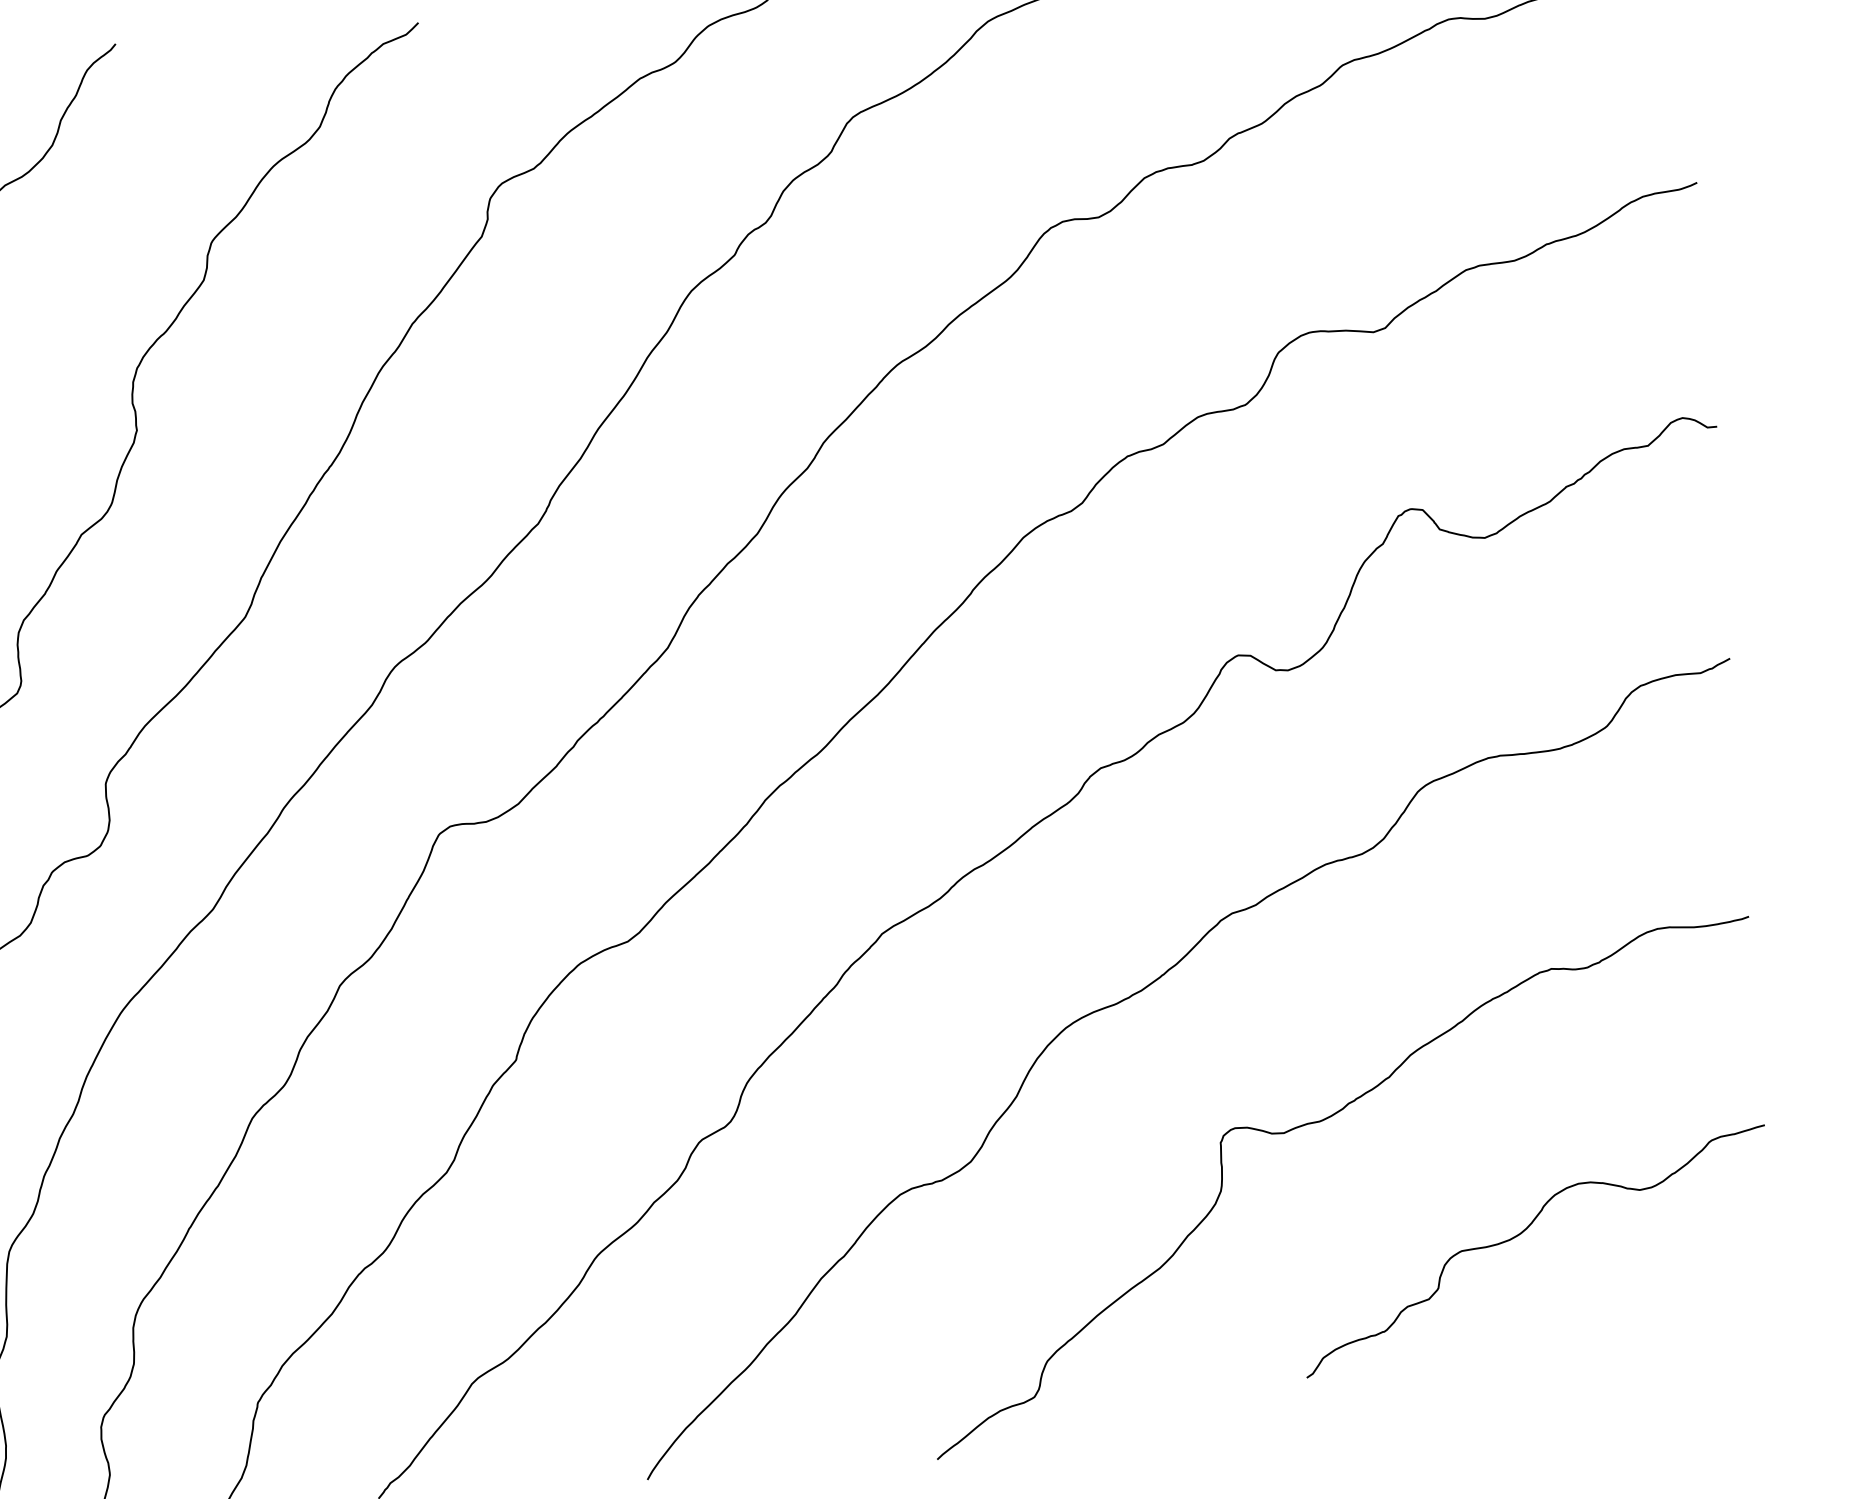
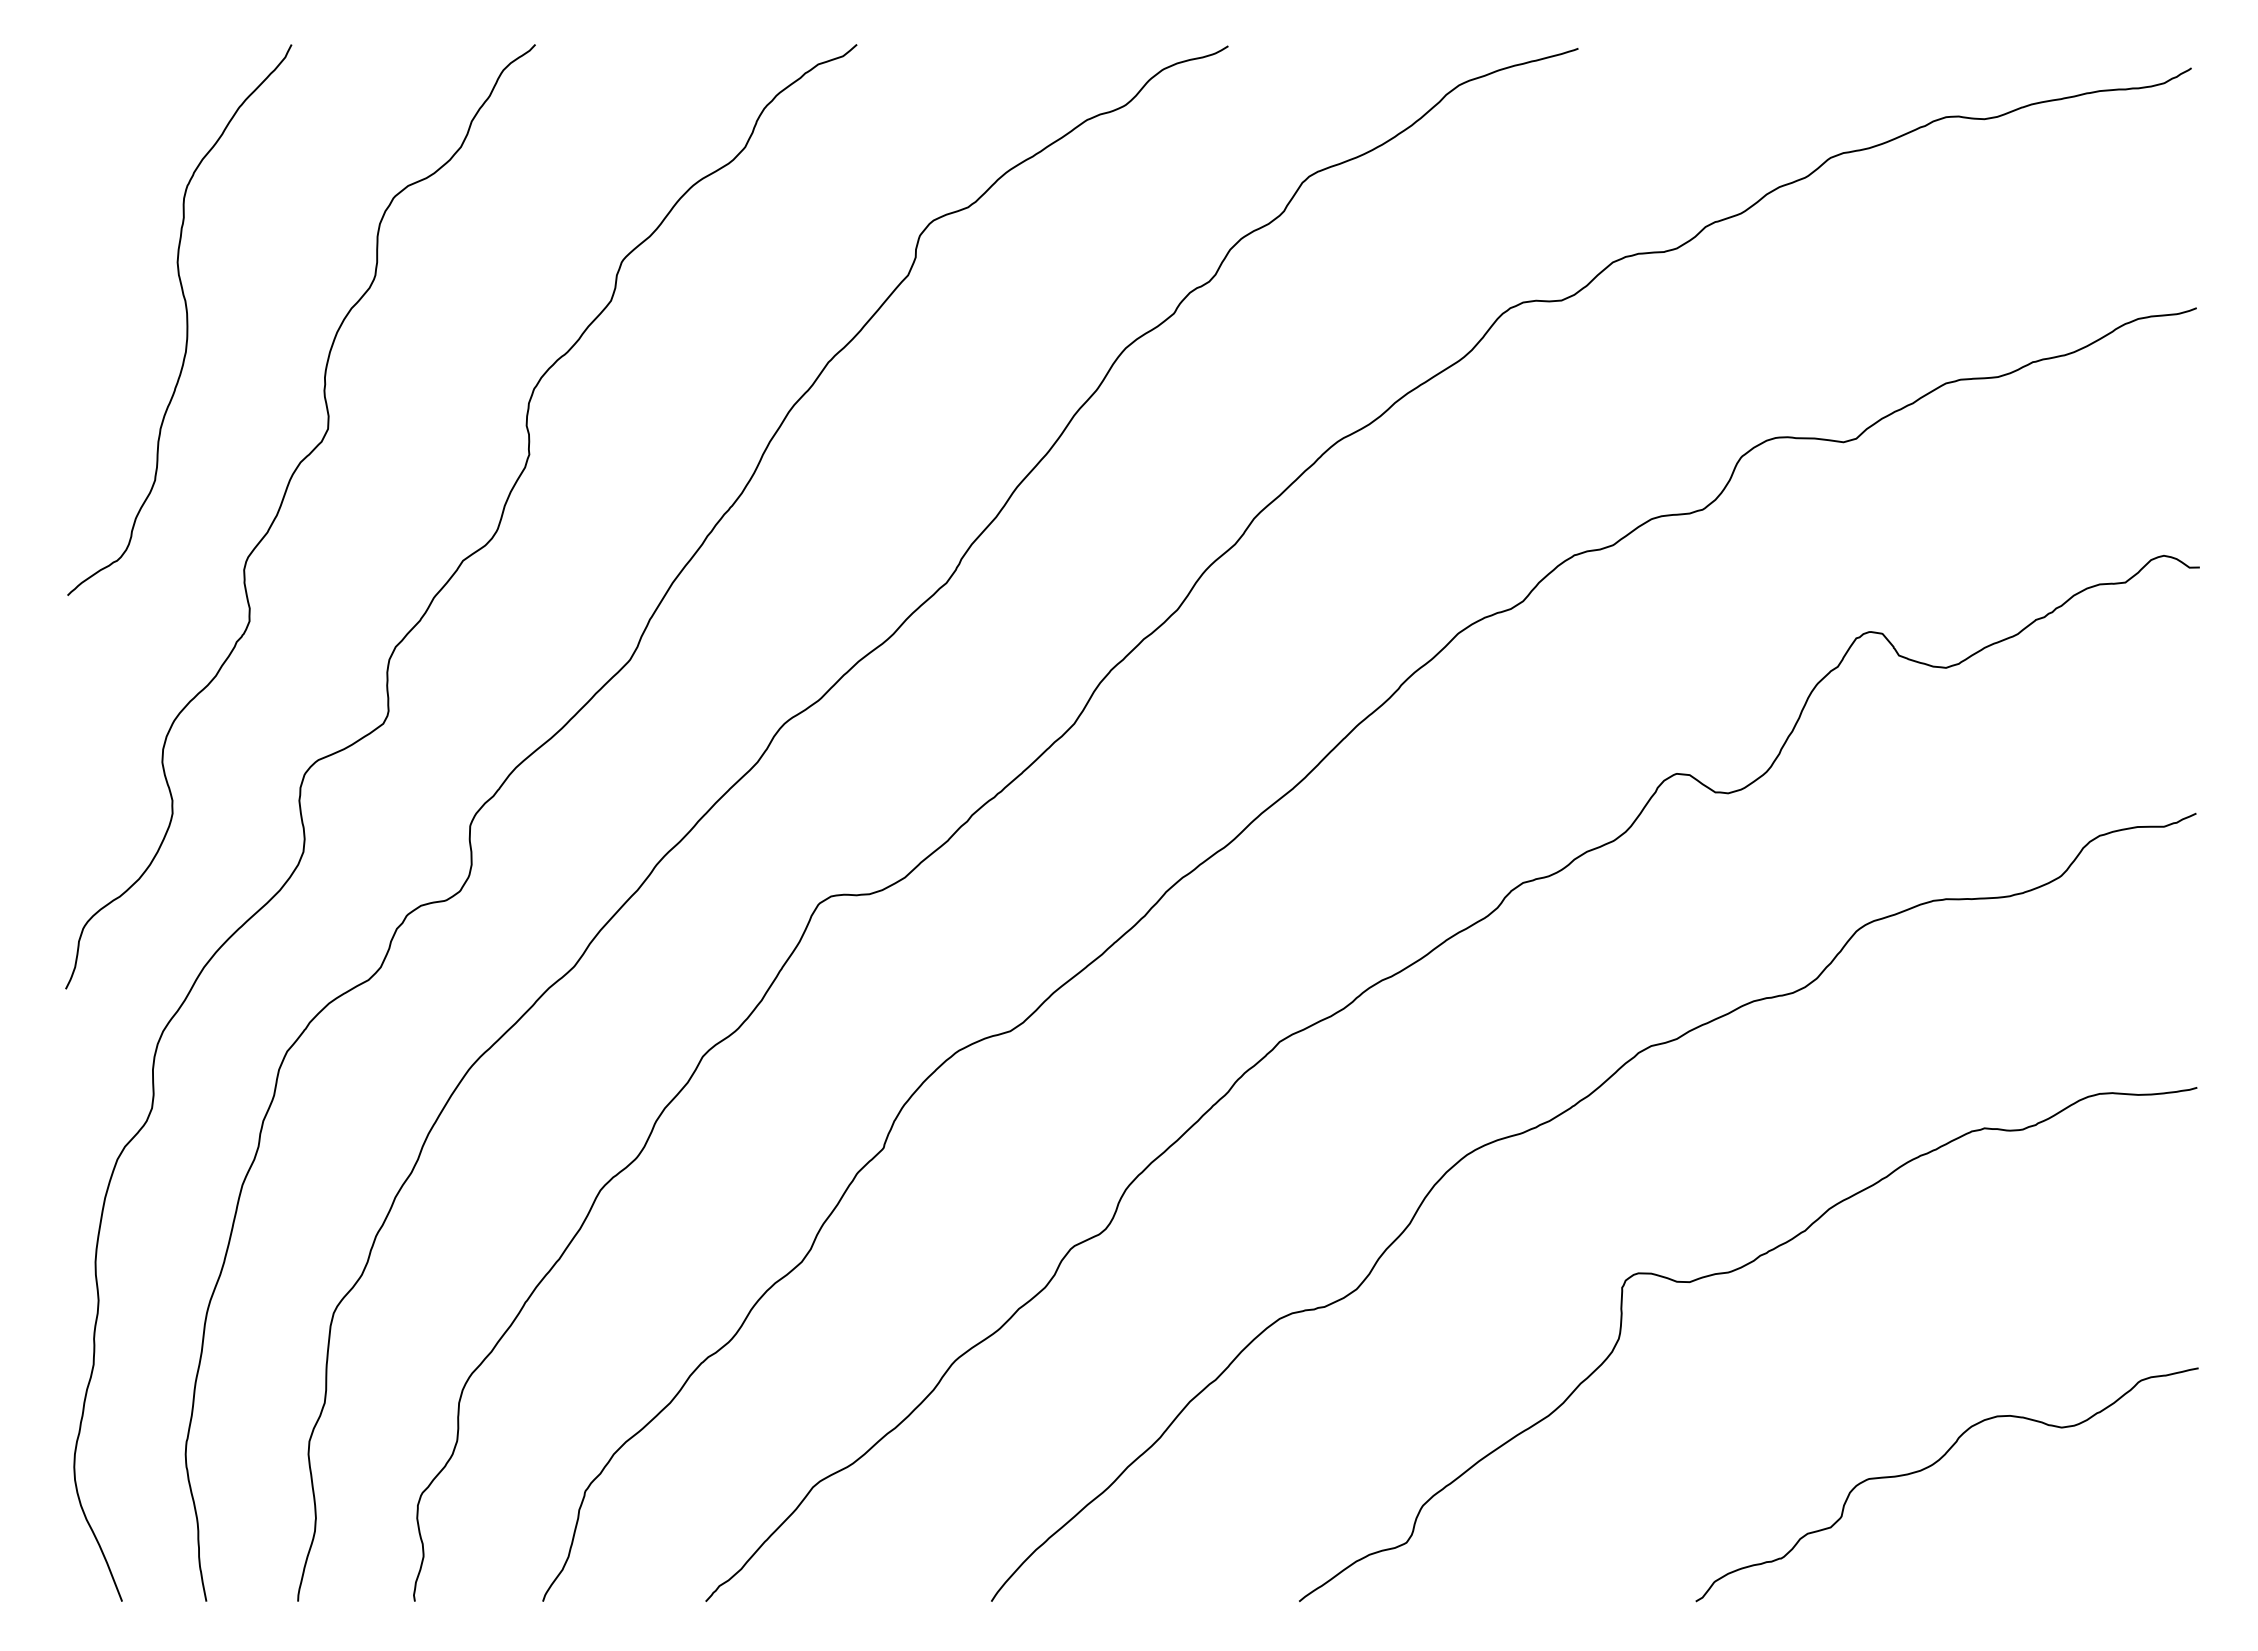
curve: (1521, 1234) -> (1933, 1465), moved

